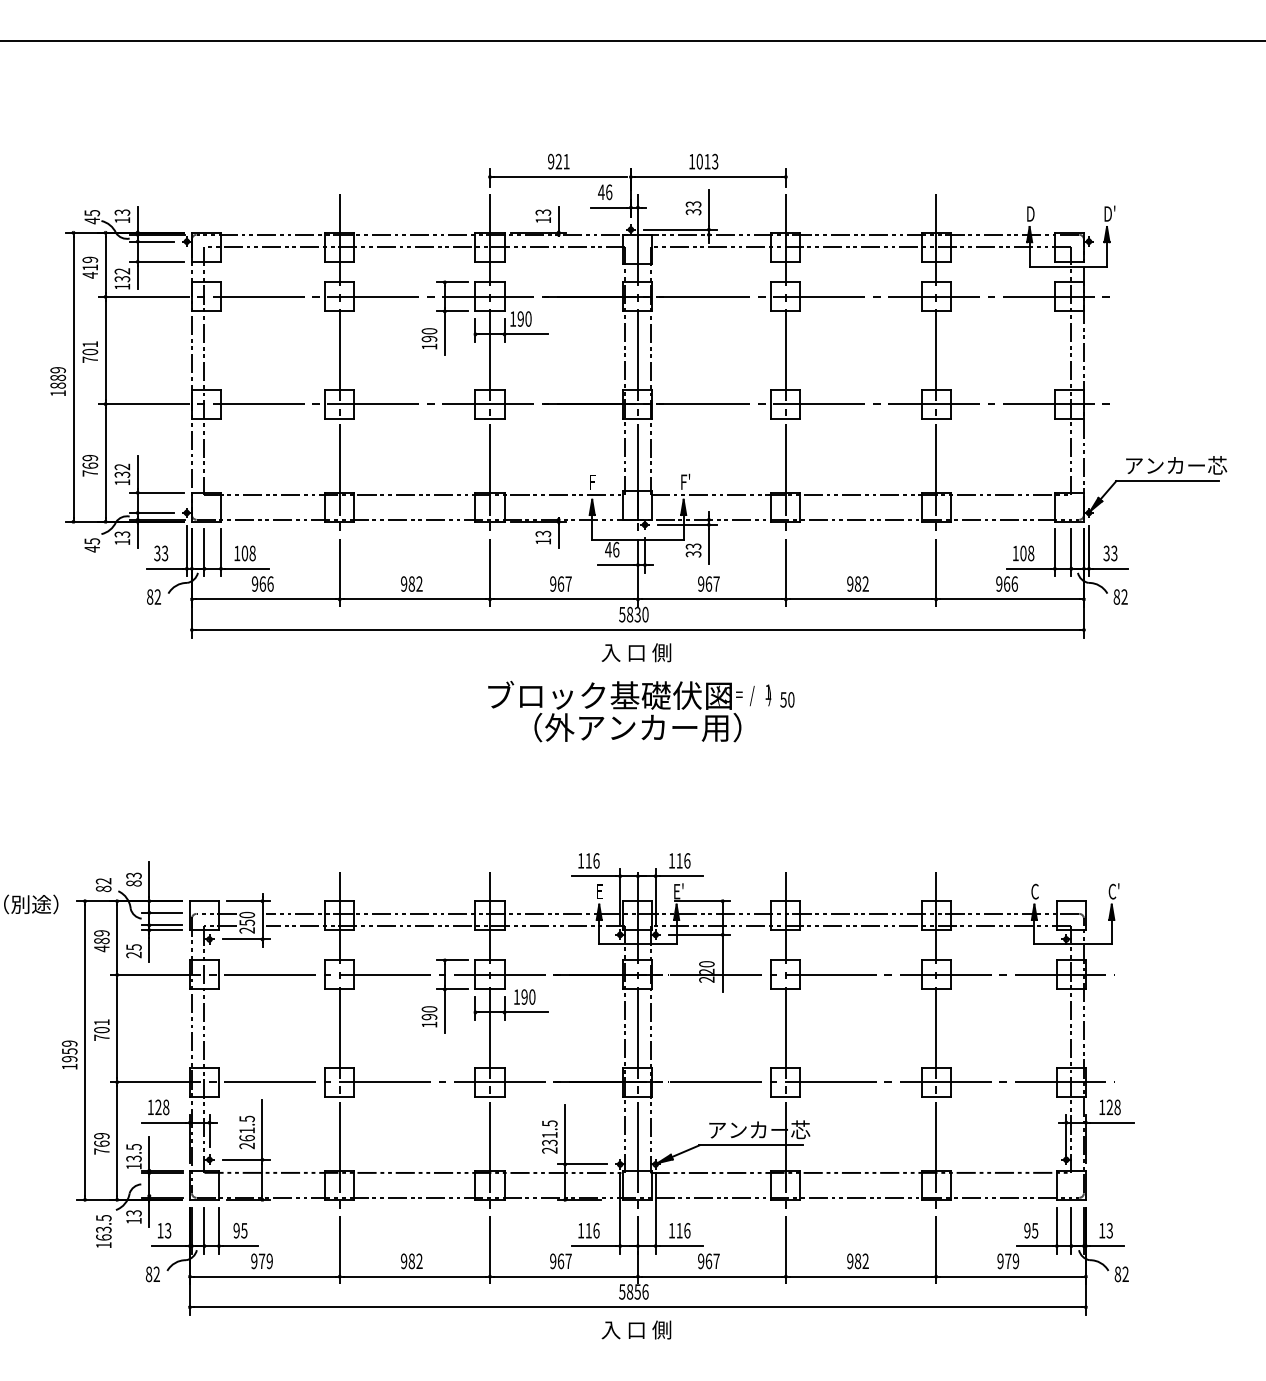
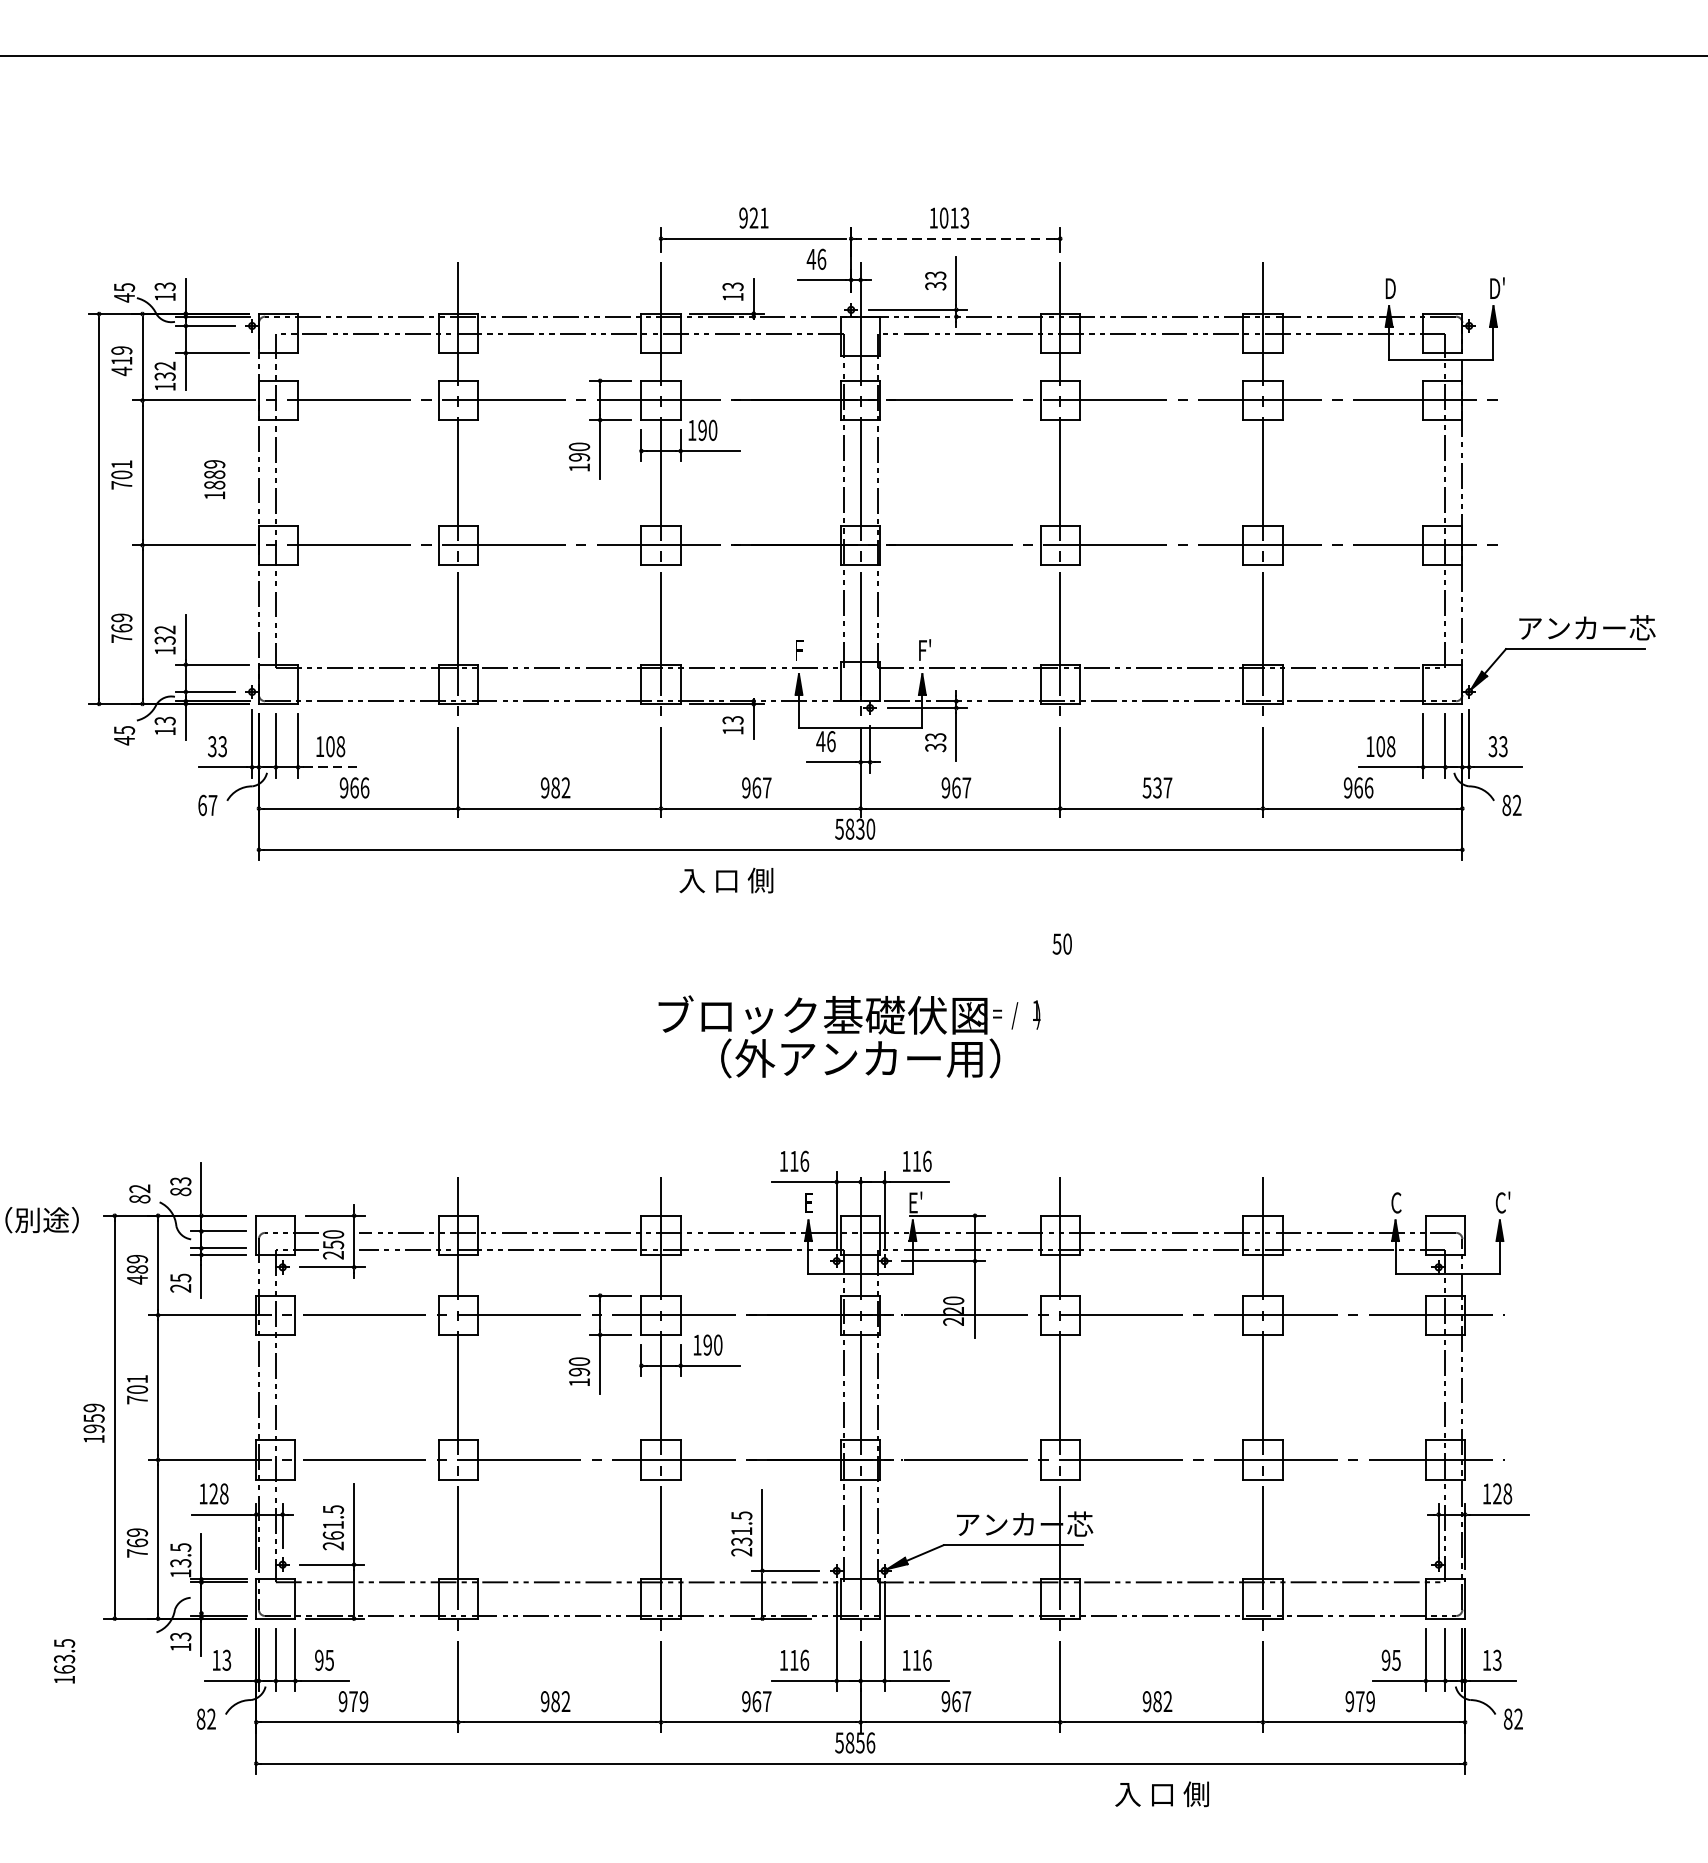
line: (708, 177) -> (955, 239), solid -> dashed
text: (57, 381) -> (213, 479), moved
line: (246, 568) -> (332, 766), solid -> dashed
text: (857, 583) -> (1156, 787), 982 -> 537
text: (154, 596) -> (208, 804), 82 -> 67
text: (636, 652) -> (726, 880), moved
text: (629, 711) -> (849, 1036), moved
text: (103, 1231) -> (64, 1661), moved
text: (636, 1329) -> (1162, 1793), moved

